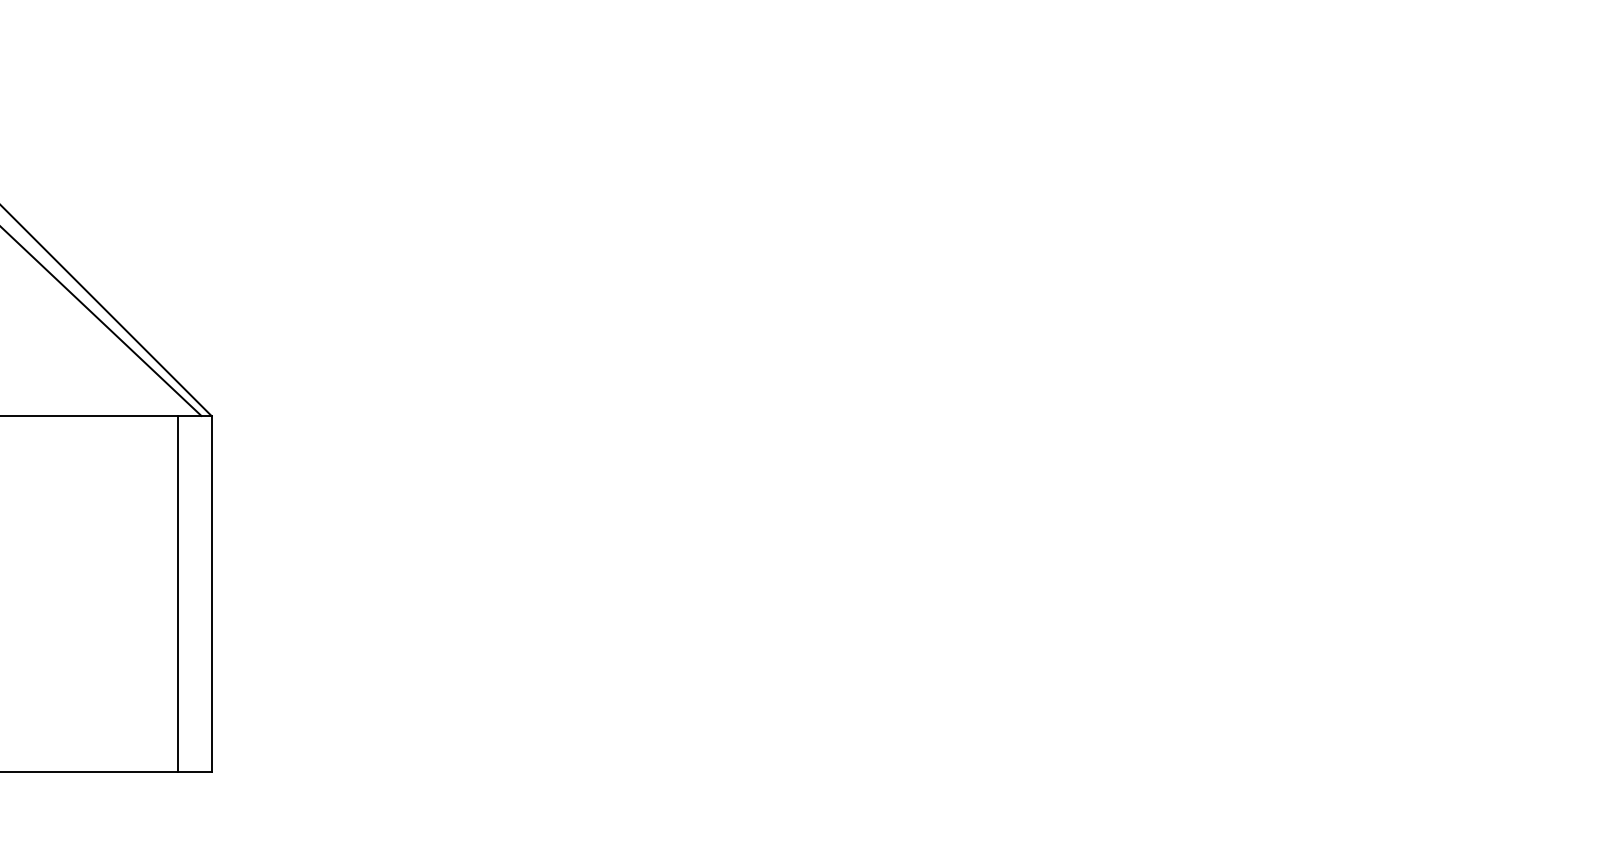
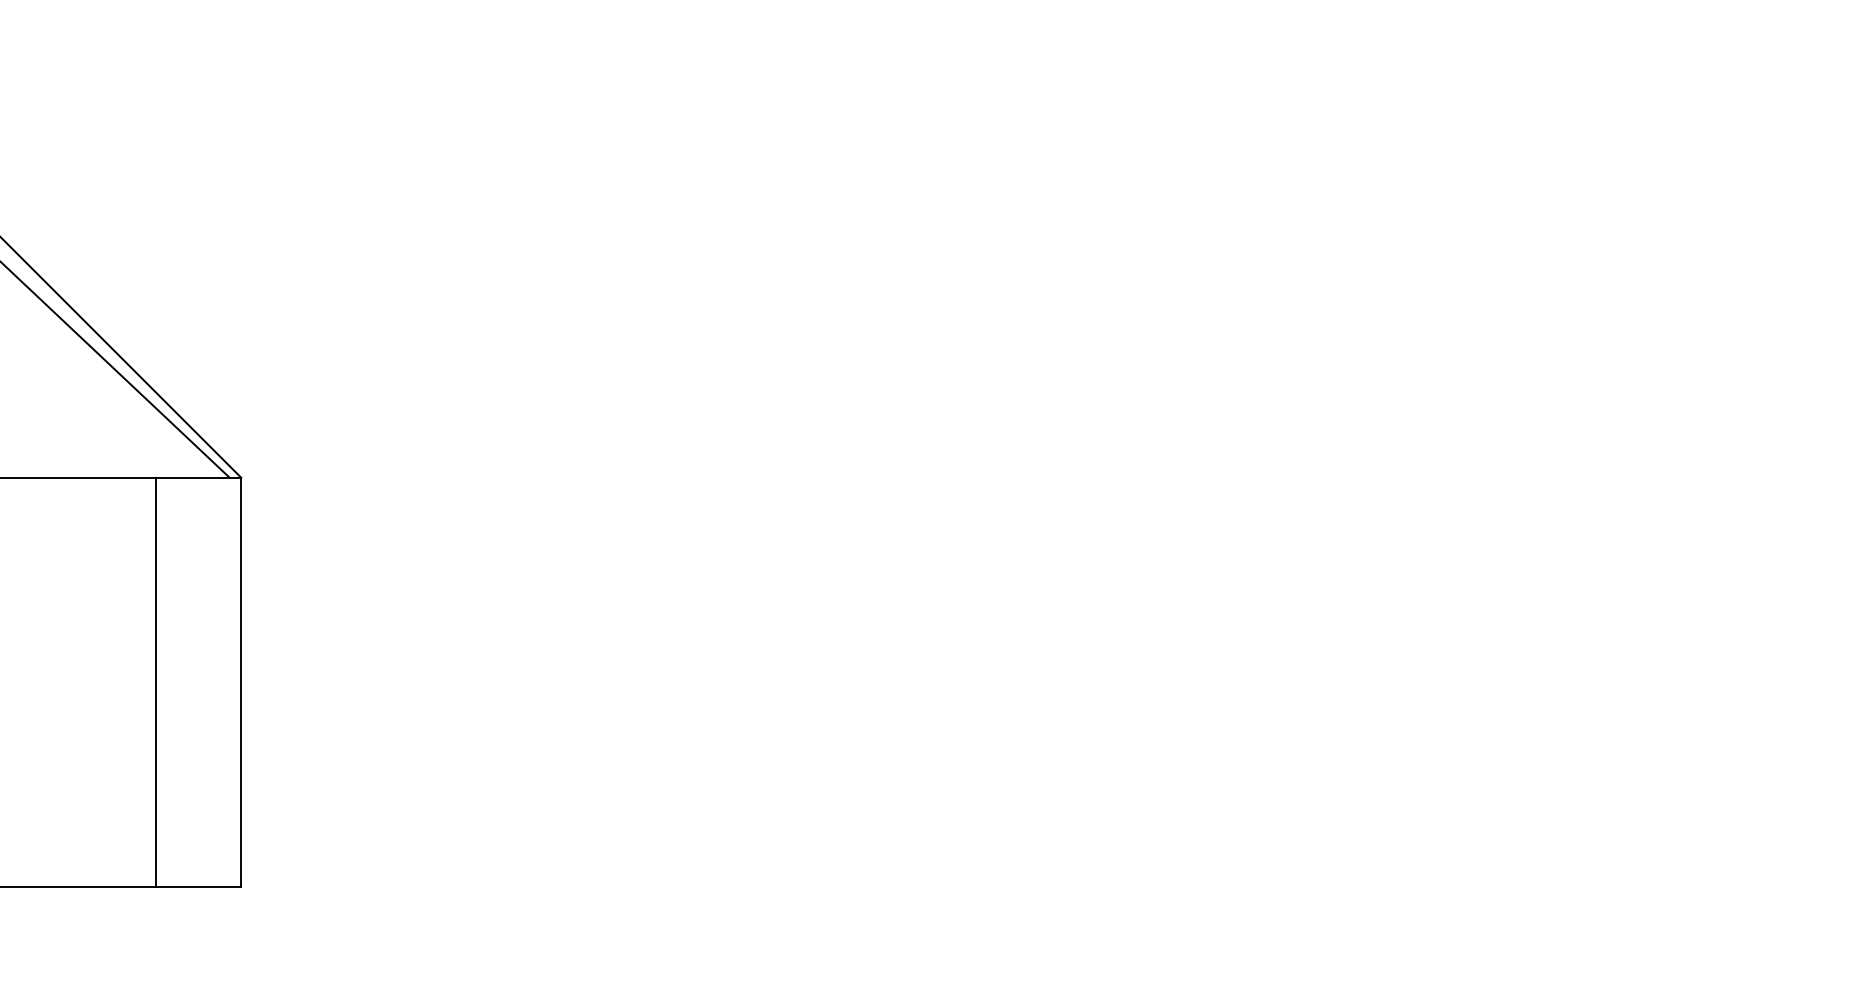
line: (177, 593) -> (155, 681), moved

